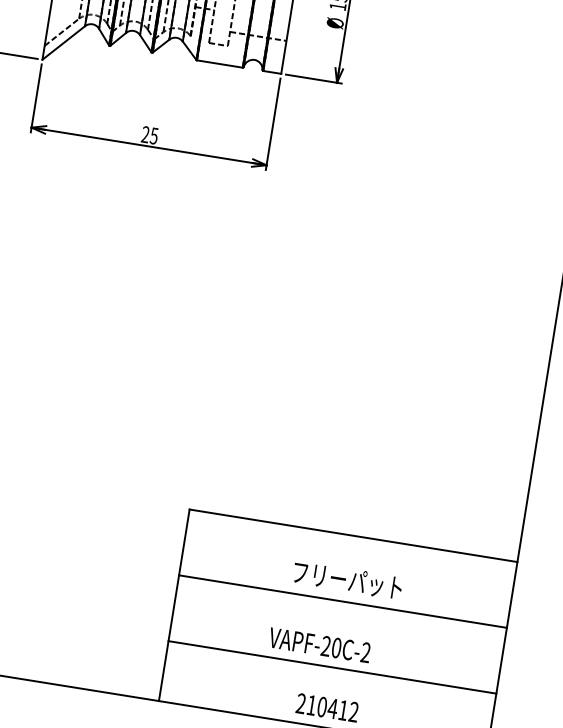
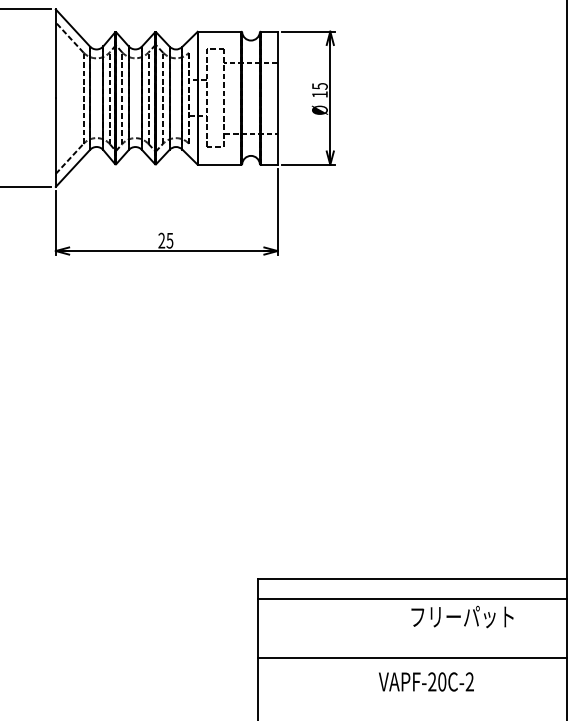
text: (347, 579) -> (462, 616), moved
line: (342, 601) -> (411, 599), moved
text: (320, 644) -> (426, 681), moved
line: (331, 667) -> (411, 658), moved

